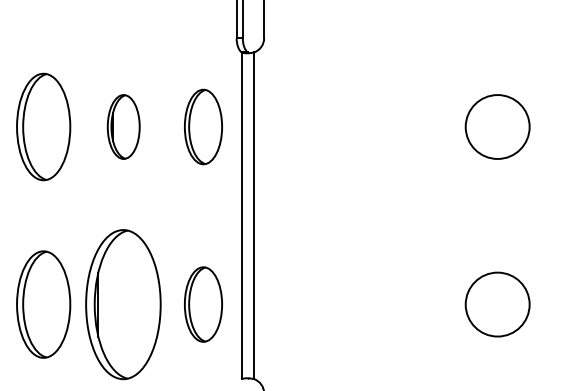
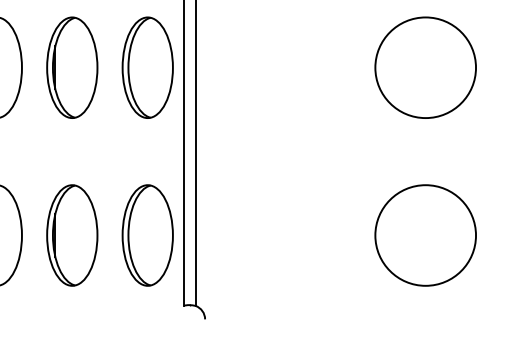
part: (123, 126) -> (72, 67), size x1.67
part: (203, 126) -> (147, 67), size x1.43
circle: (497, 126) -> (425, 67), size x1.67
part: (123, 304) -> (72, 235), size x0.71
part: (203, 304) -> (147, 235), size x1.43
circle: (497, 304) -> (425, 235), size x1.67

